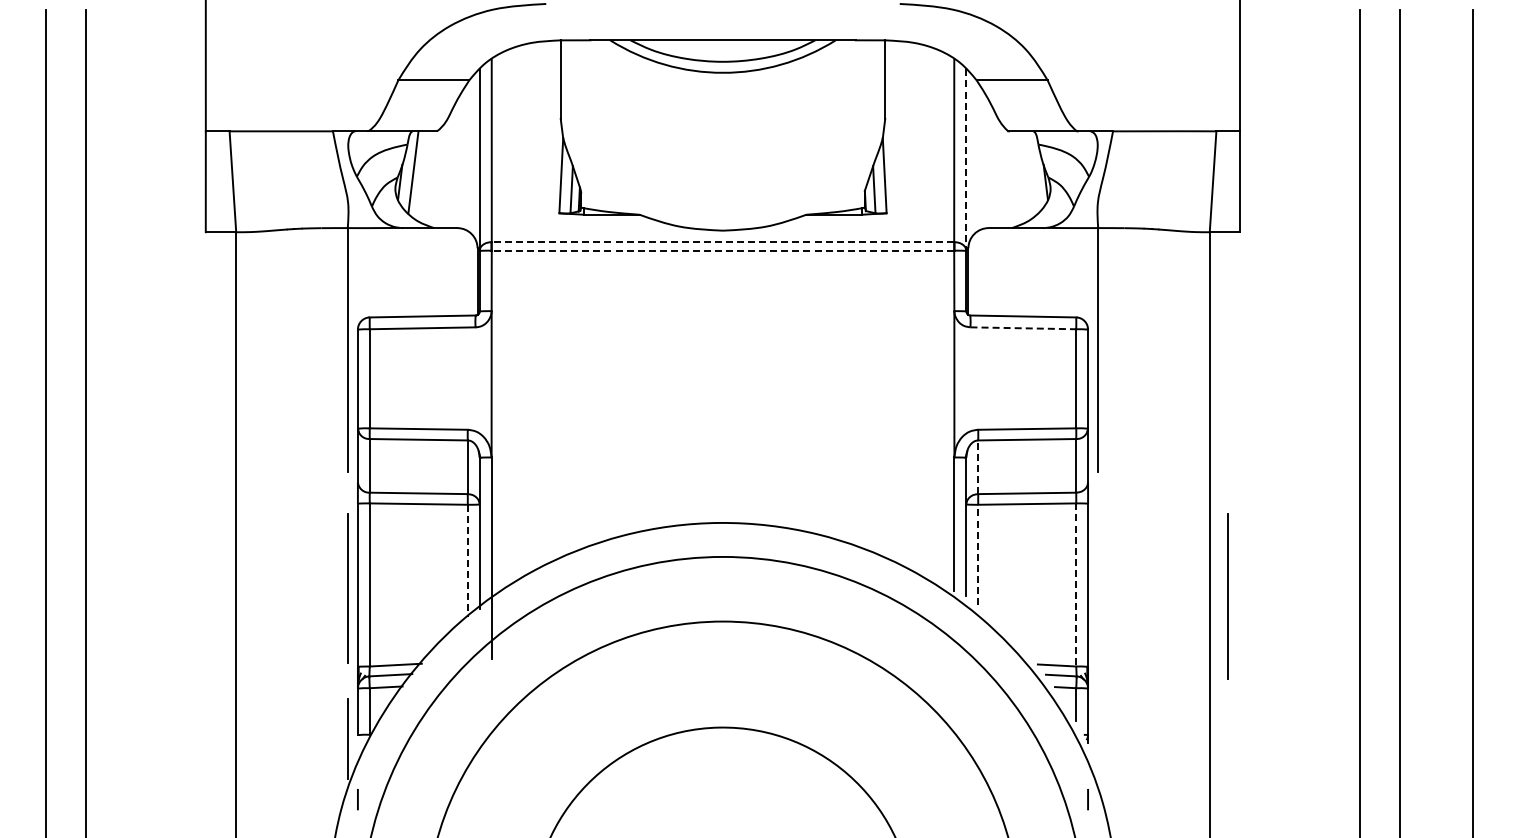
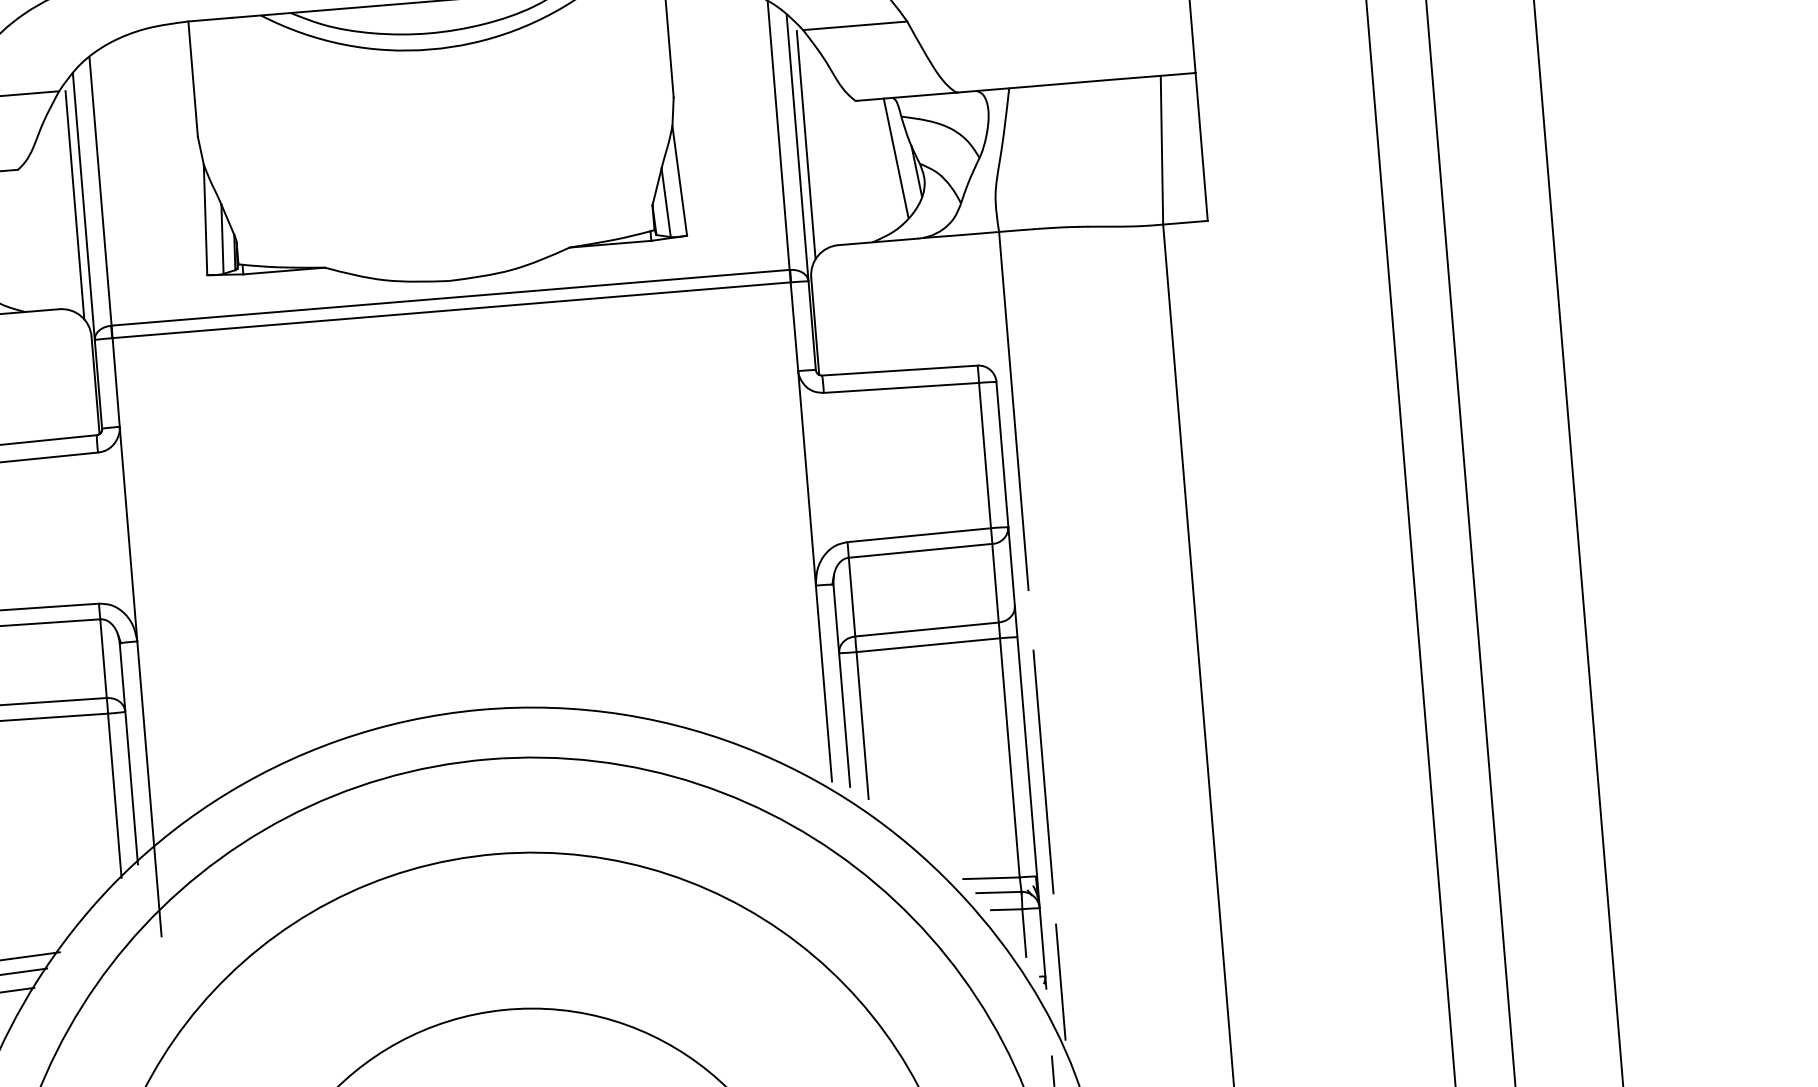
line: (473, 158) -> (74, 205), added
line: (972, 158) -> (806, 145), added
line: (966, 160) -> (797, 148), dashed -> solid
line: (1032, 172) -> (896, 158), added
line: (722, 242) -> (449, 298), dashed -> solid
line: (722, 250) -> (450, 310), dashed -> solid
line: (1023, 328) -> (901, 388), dashed -> solid
line: (978, 467) -> (852, 597), dashed -> solid
line: (978, 554) -> (862, 724), dashed -> solid
line: (467, 560) -> (114, 795), dashed -> solid
line: (1076, 584) -> (1010, 757), dashed -> solid
line: (1227, 596) -> (1042, 772), moved
line: (1098, 739) -> (1061, 981), added

